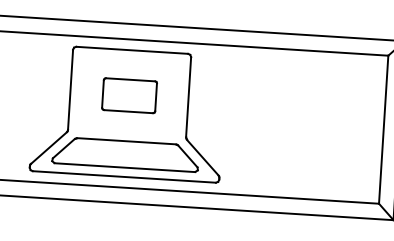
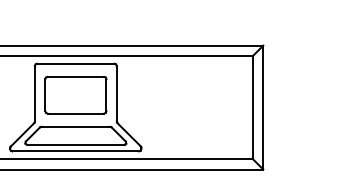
part: (129, 94) -> (75, 94), size x1.67

